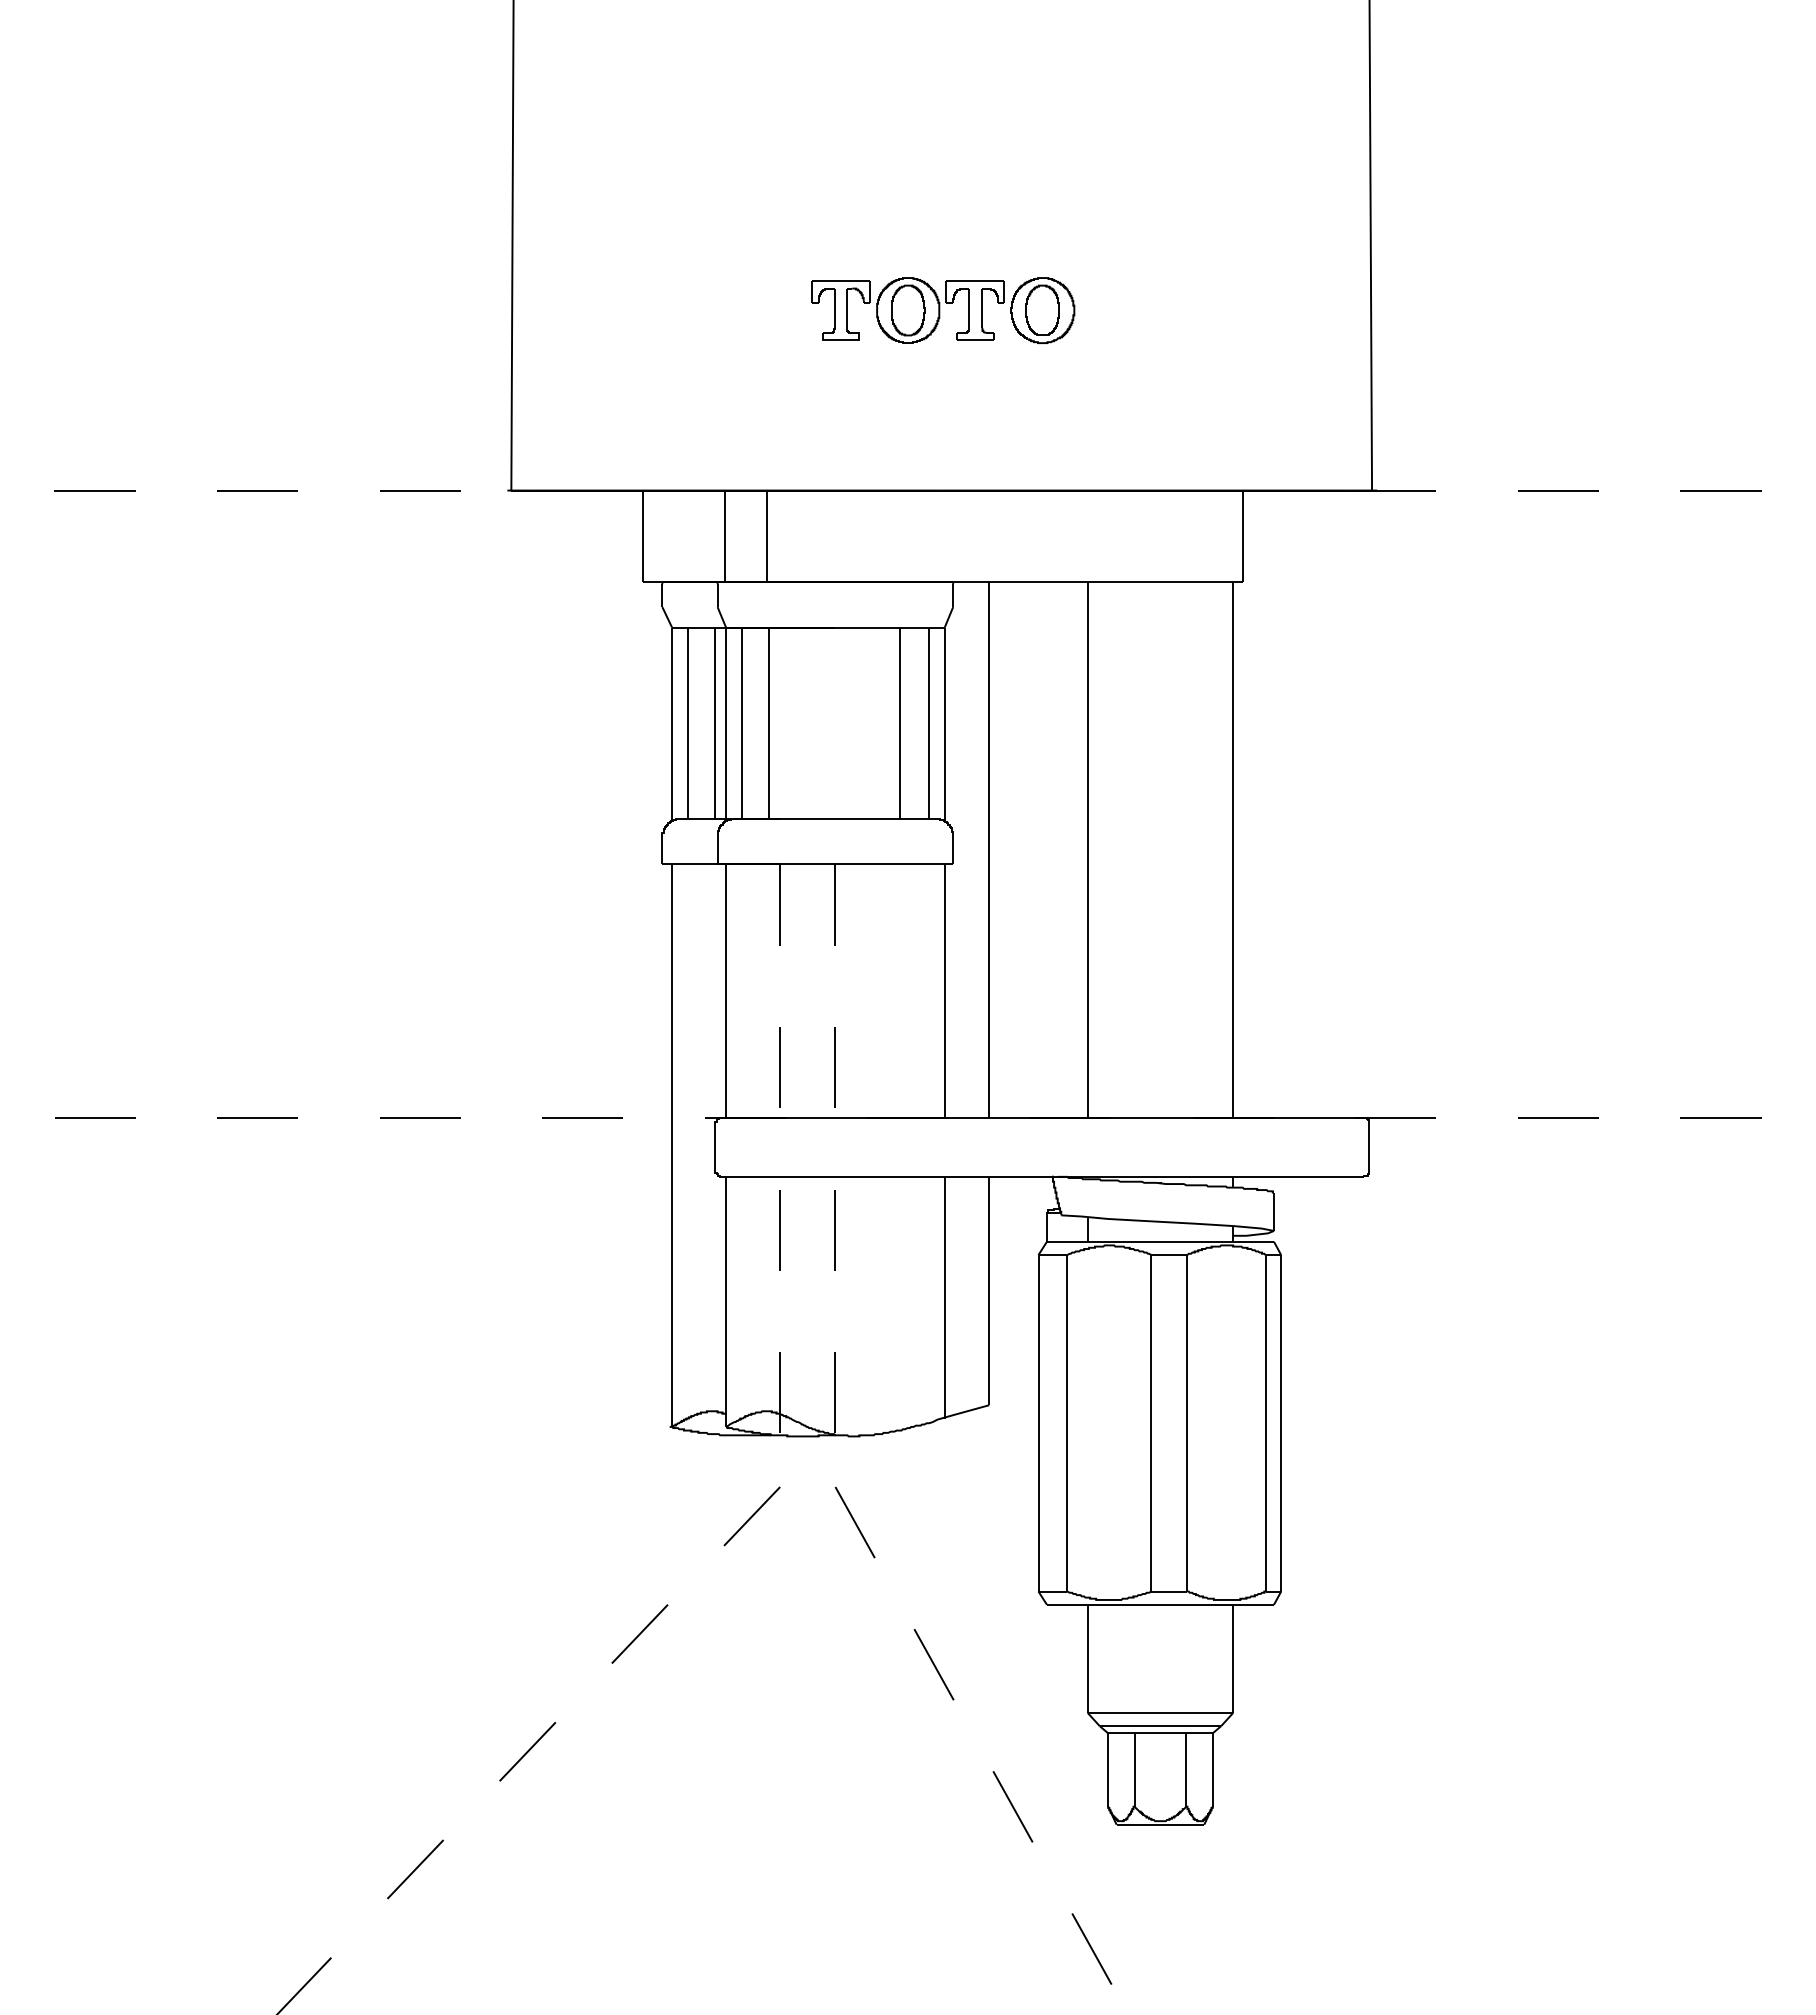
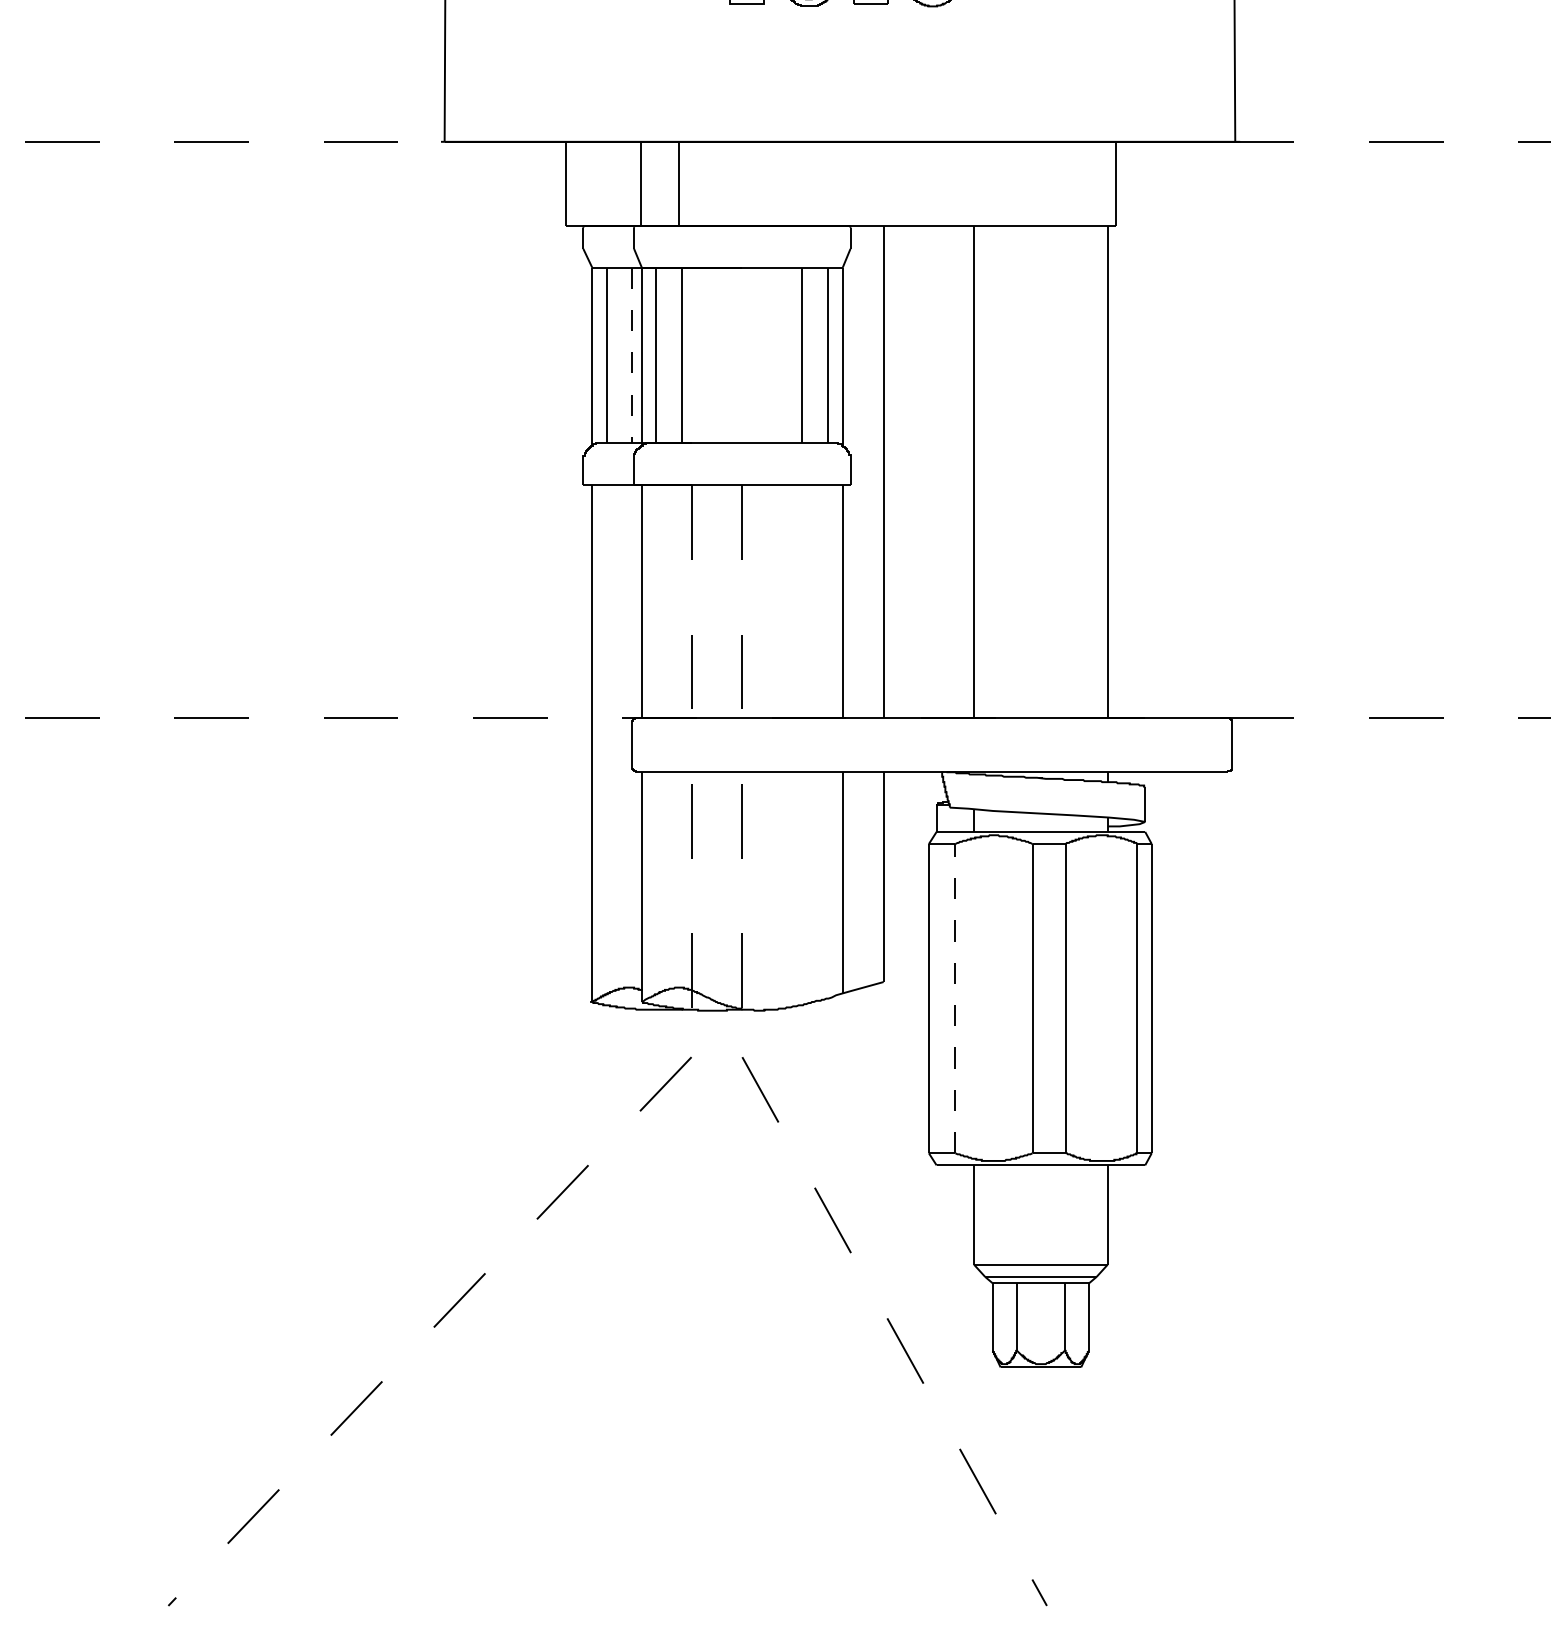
line: (715, 723) -> (632, 355), solid -> dashed
line: (1067, 1422) -> (955, 997), solid -> dashed

